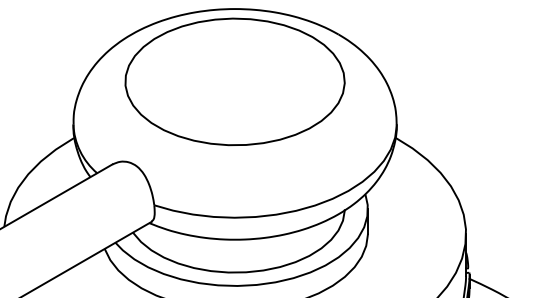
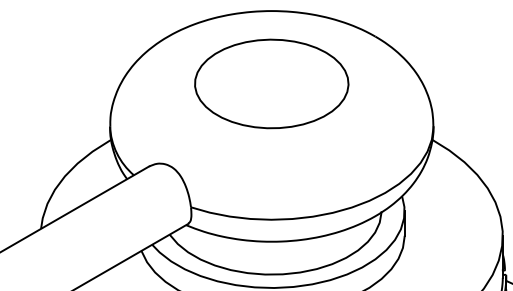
part: (234, 81) -> (271, 83), size x0.7

